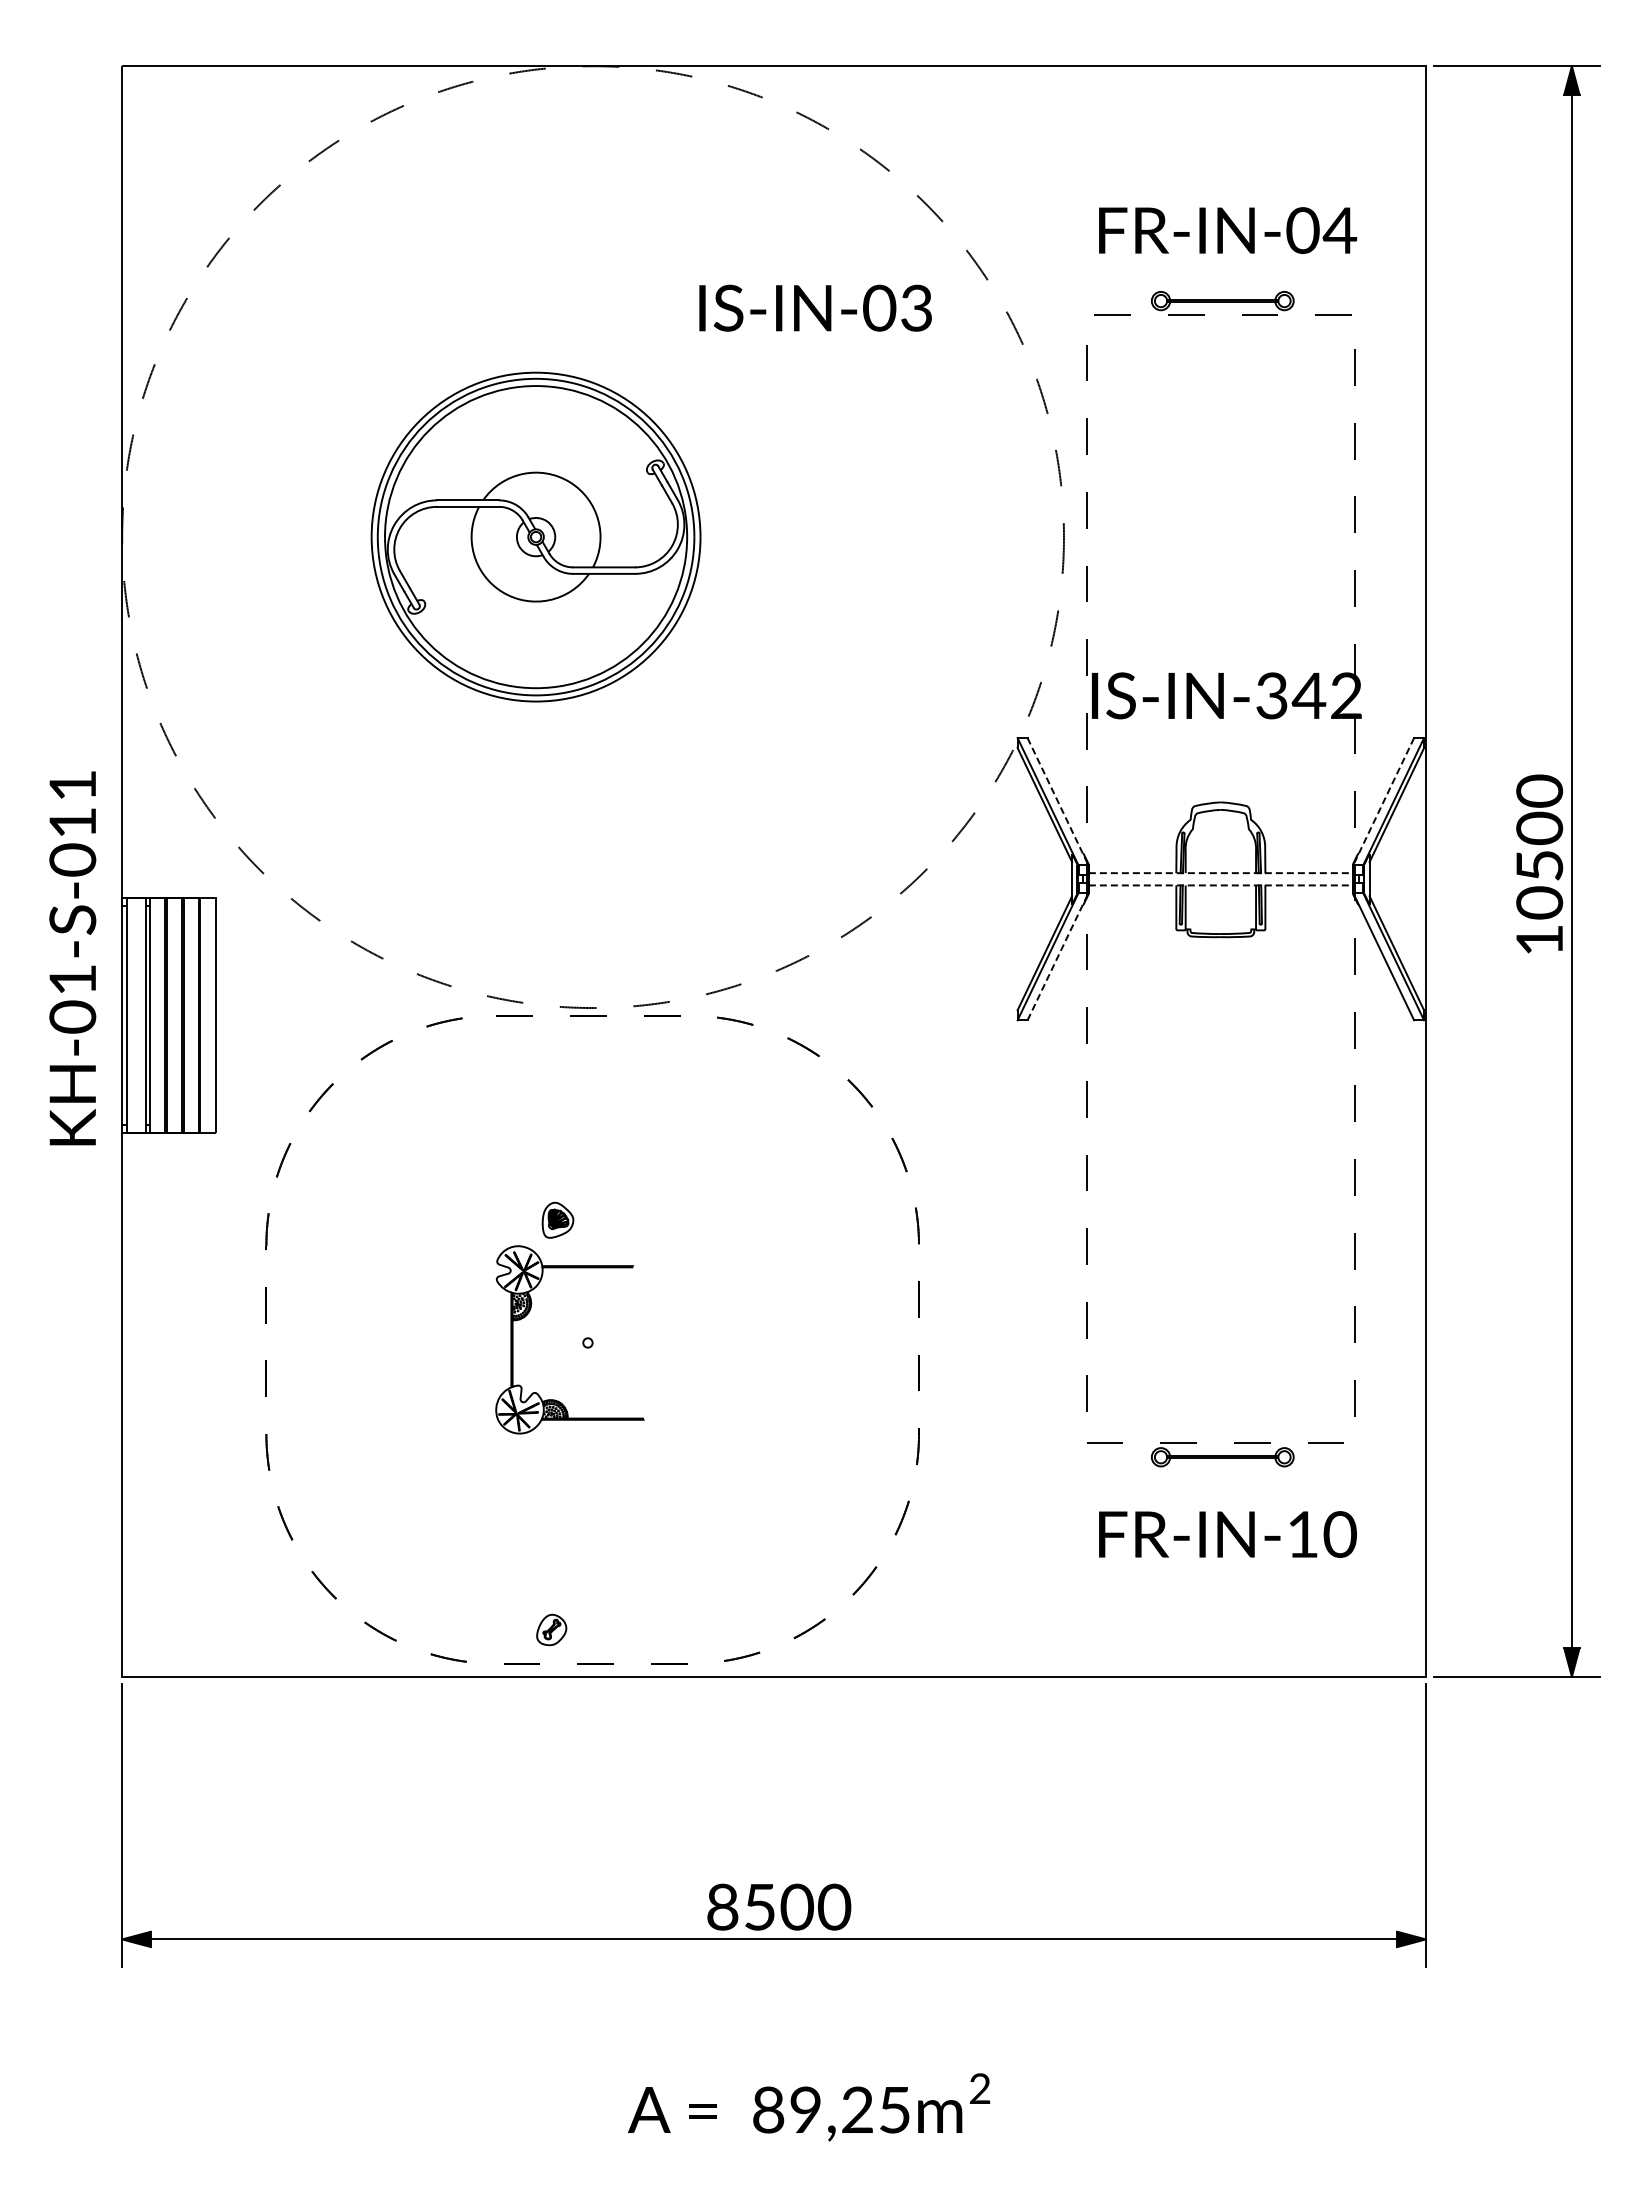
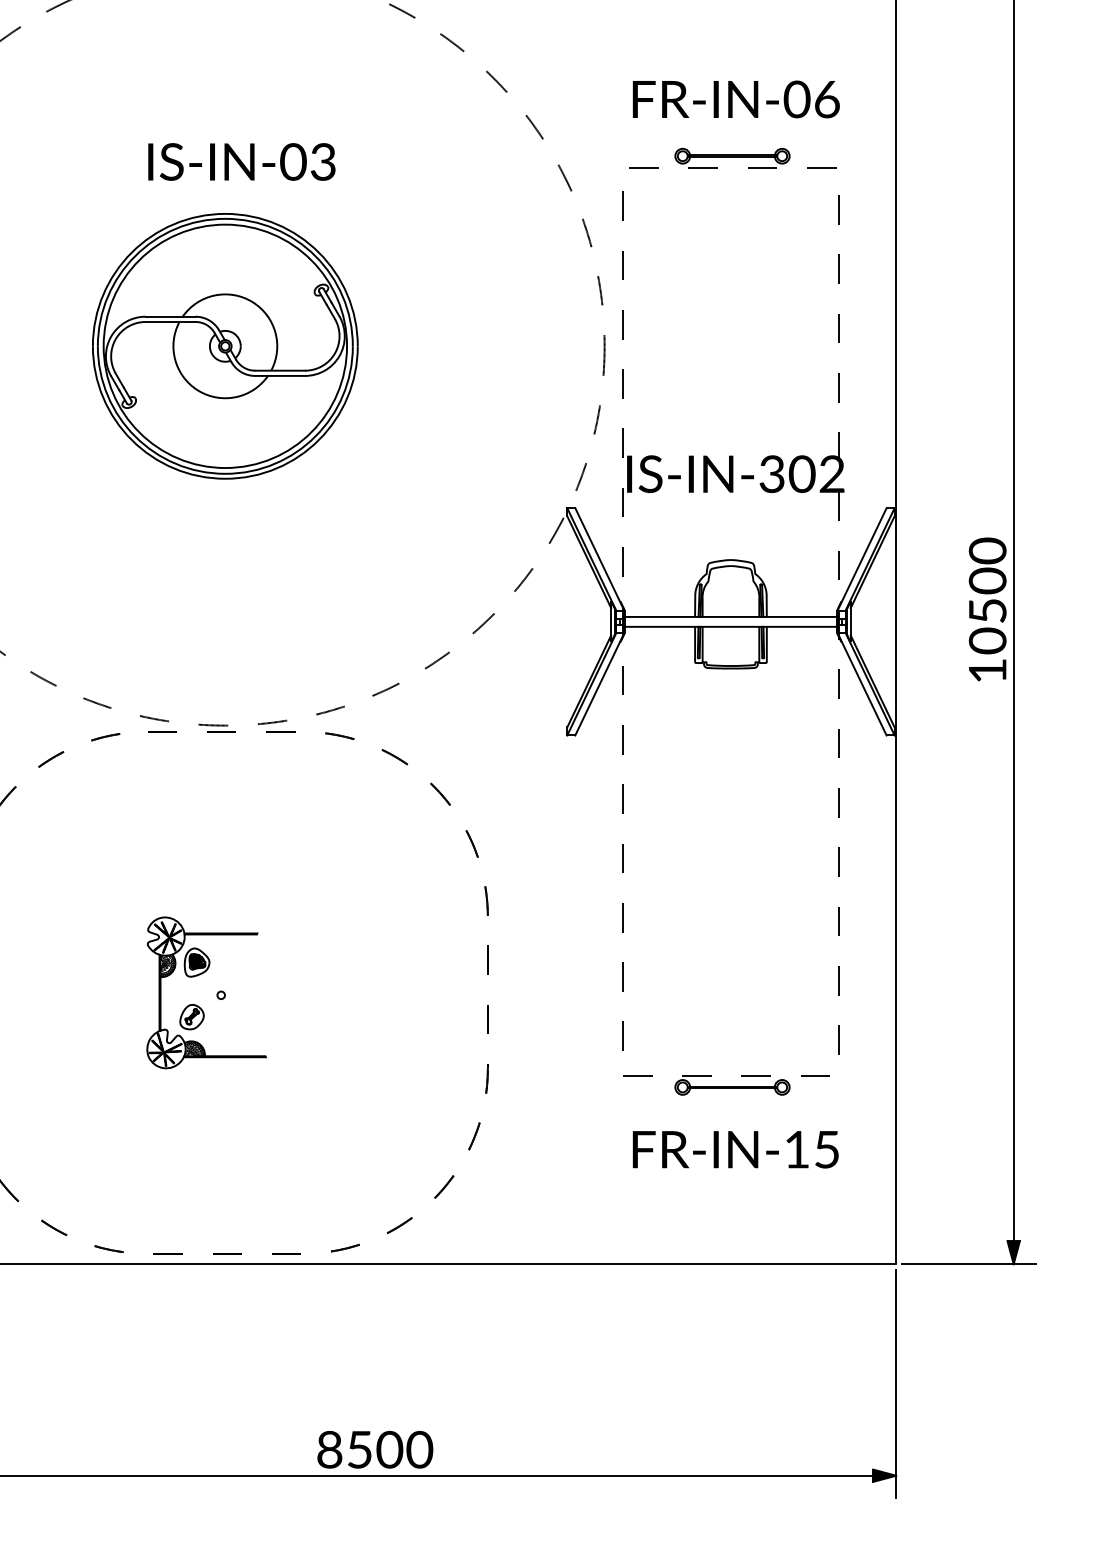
text: (1339, 230) -> (826, 99), FR-IN-04 -> FR-IN-06
text: (815, 307) -> (241, 161), moved
part: (535, 536) -> (224, 345), moved
text: (1308, 695) -> (801, 473), IS-IN-342 -> IS-IN-302
line: (1058, 801) -> (600, 559), dashed -> solid
line: (1383, 801) -> (861, 559), dashed -> solid
line: (1221, 873) -> (731, 617), dashed -> solid
line: (1221, 885) -> (731, 626), dashed -> solid
line: (1058, 956) -> (600, 684), dashed -> solid
part: (557, 1219) -> (196, 961), moved
text: (1339, 1534) -> (826, 1149), FR-IN-10 -> FR-IN-15
part: (551, 1629) -> (191, 1016), moved

